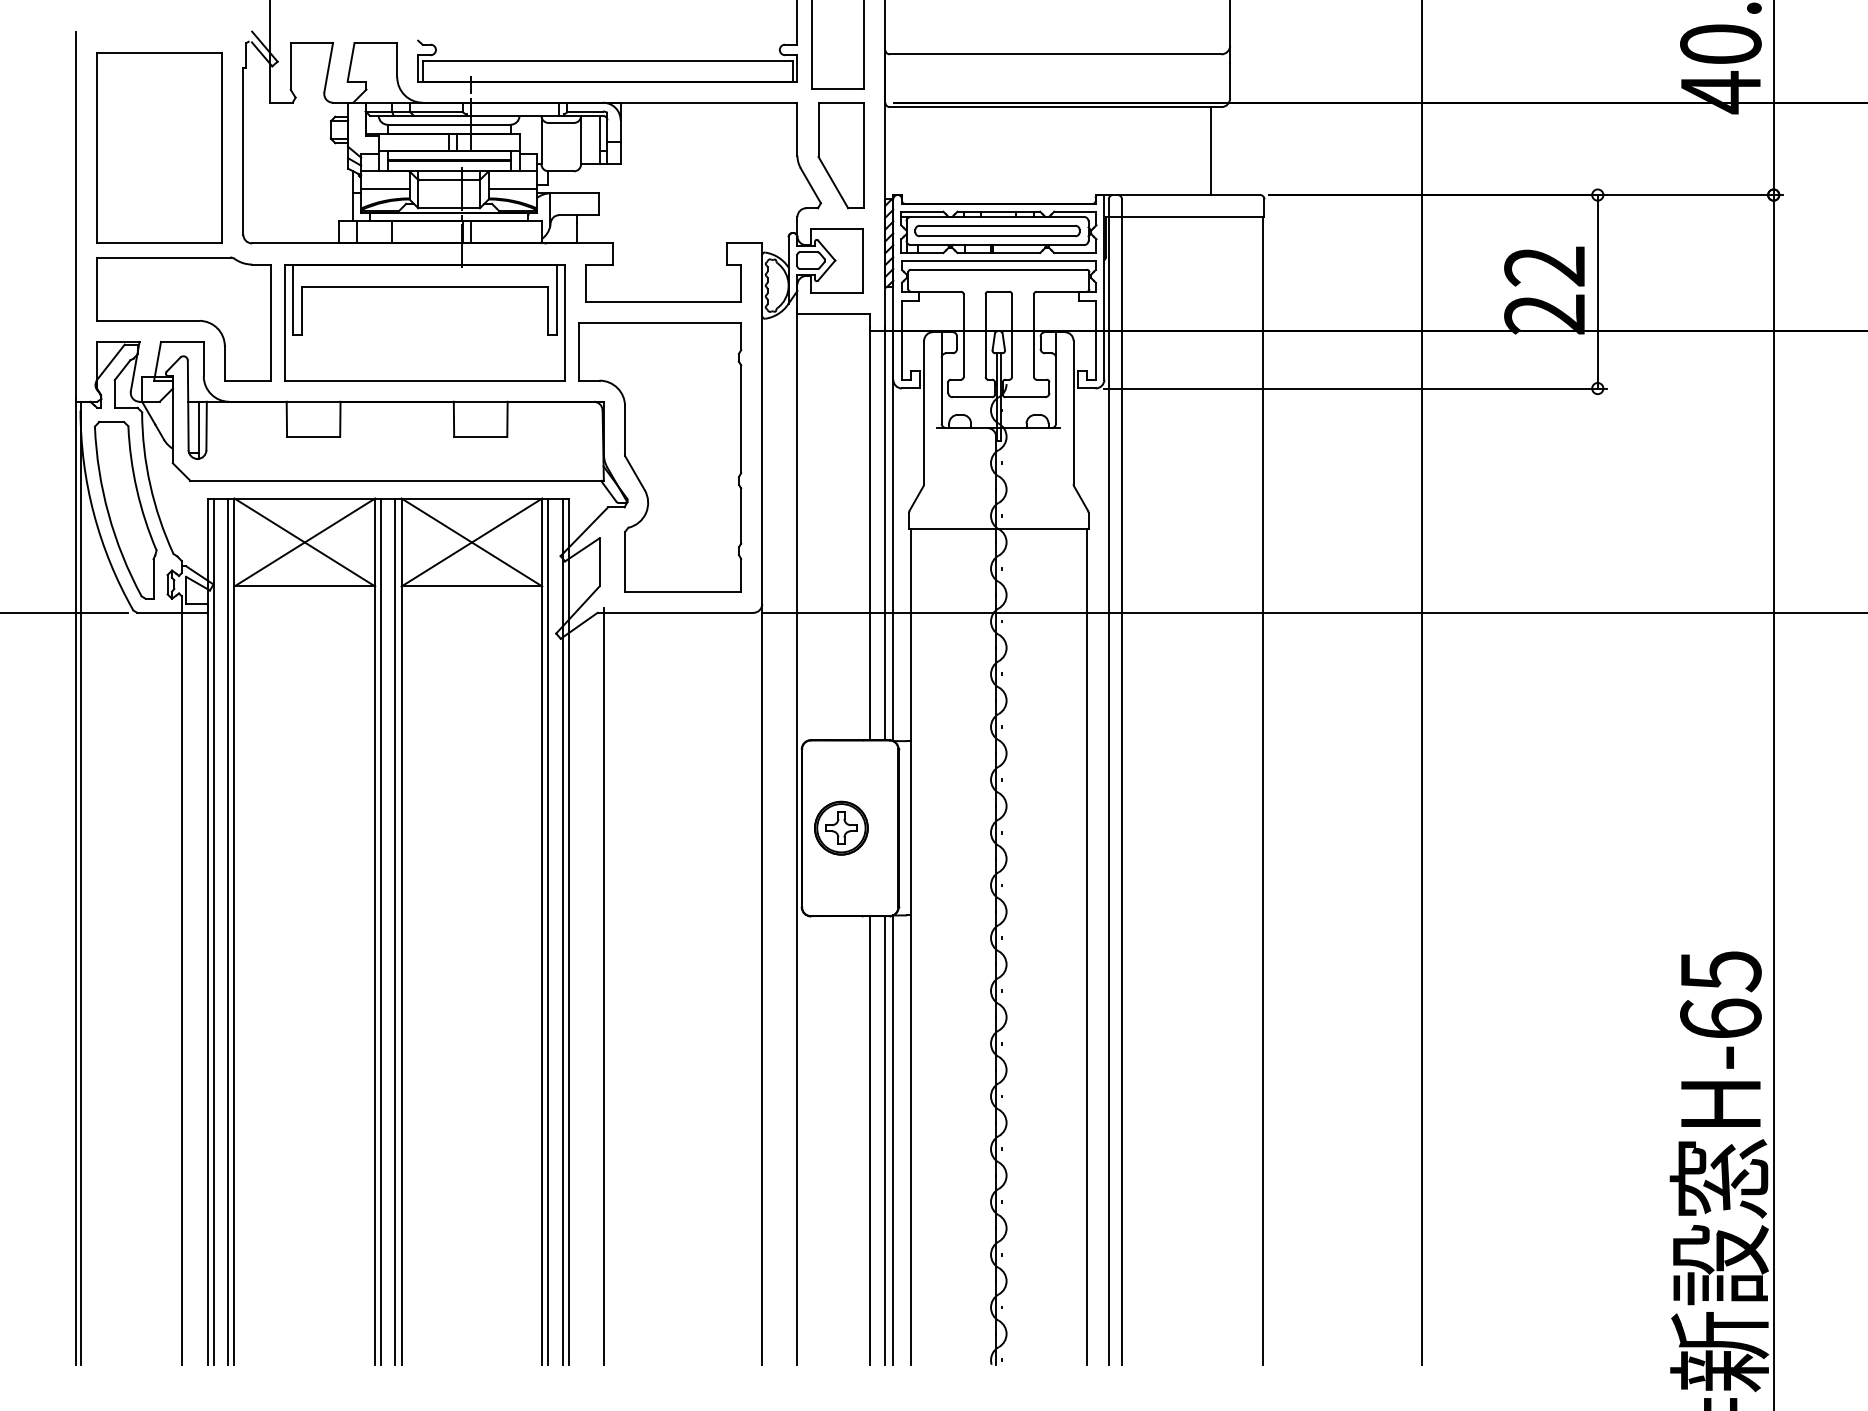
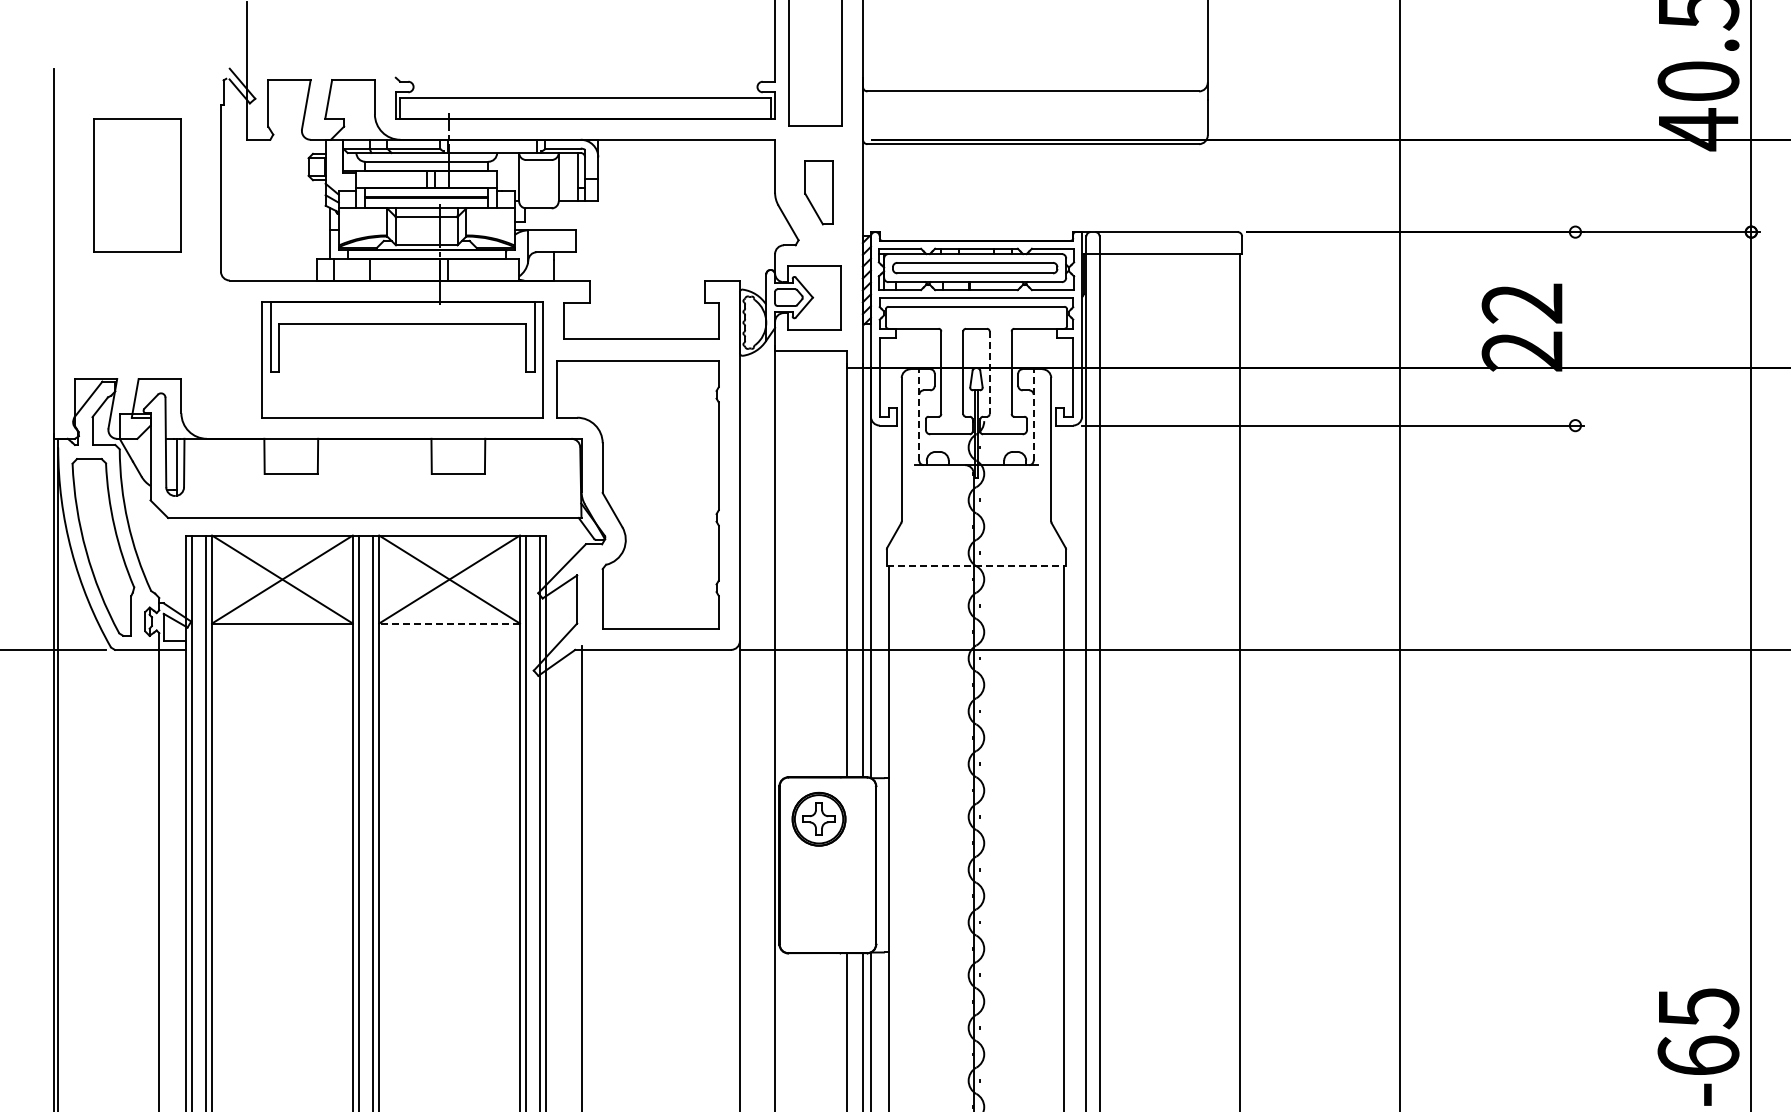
part: (159, 147) -> (137, 184), size x0.7
line: (1210, 151) -> (1188, 188), removed
part: (840, 155) -> (818, 192), size x0.6
line: (385, 189) -> (363, 226), removed
line: (512, 189) -> (490, 226), removed
line: (1597, 291) -> (1575, 328), removed
part: (183, 318) -> (161, 355), removed
line: (1012, 336) -> (990, 373), solid -> dashed
line: (941, 377) -> (919, 414), solid -> dashed
line: (1056, 377) -> (1034, 414), solid -> dashed
line: (998, 529) -> (976, 566), solid -> dashed
line: (471, 586) -> (449, 623), solid -> dashed
part: (841, 827) -> (819, 818), moved

